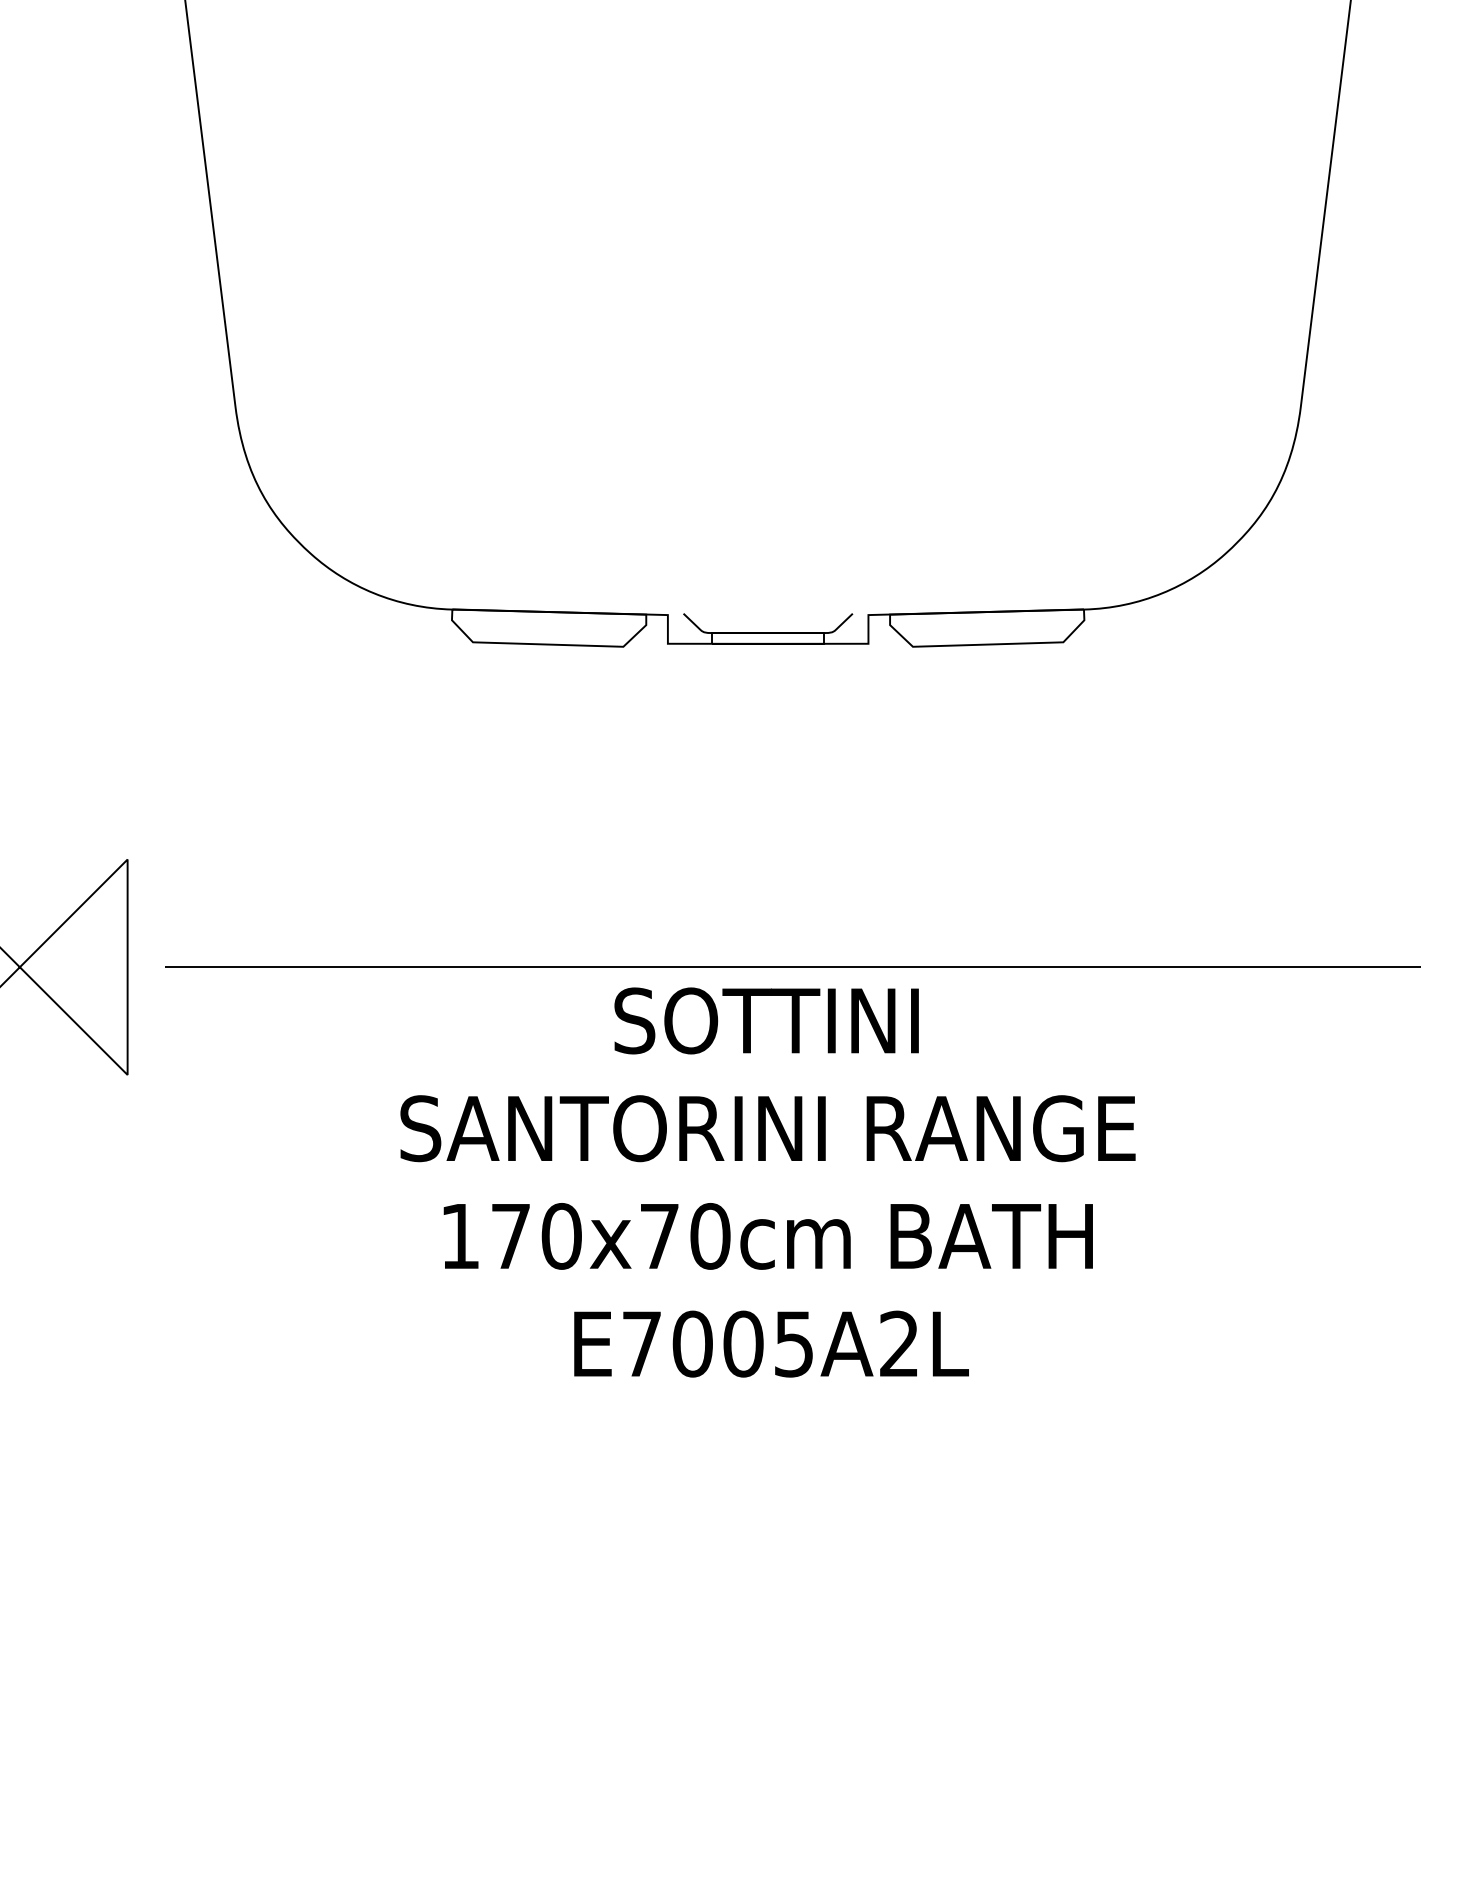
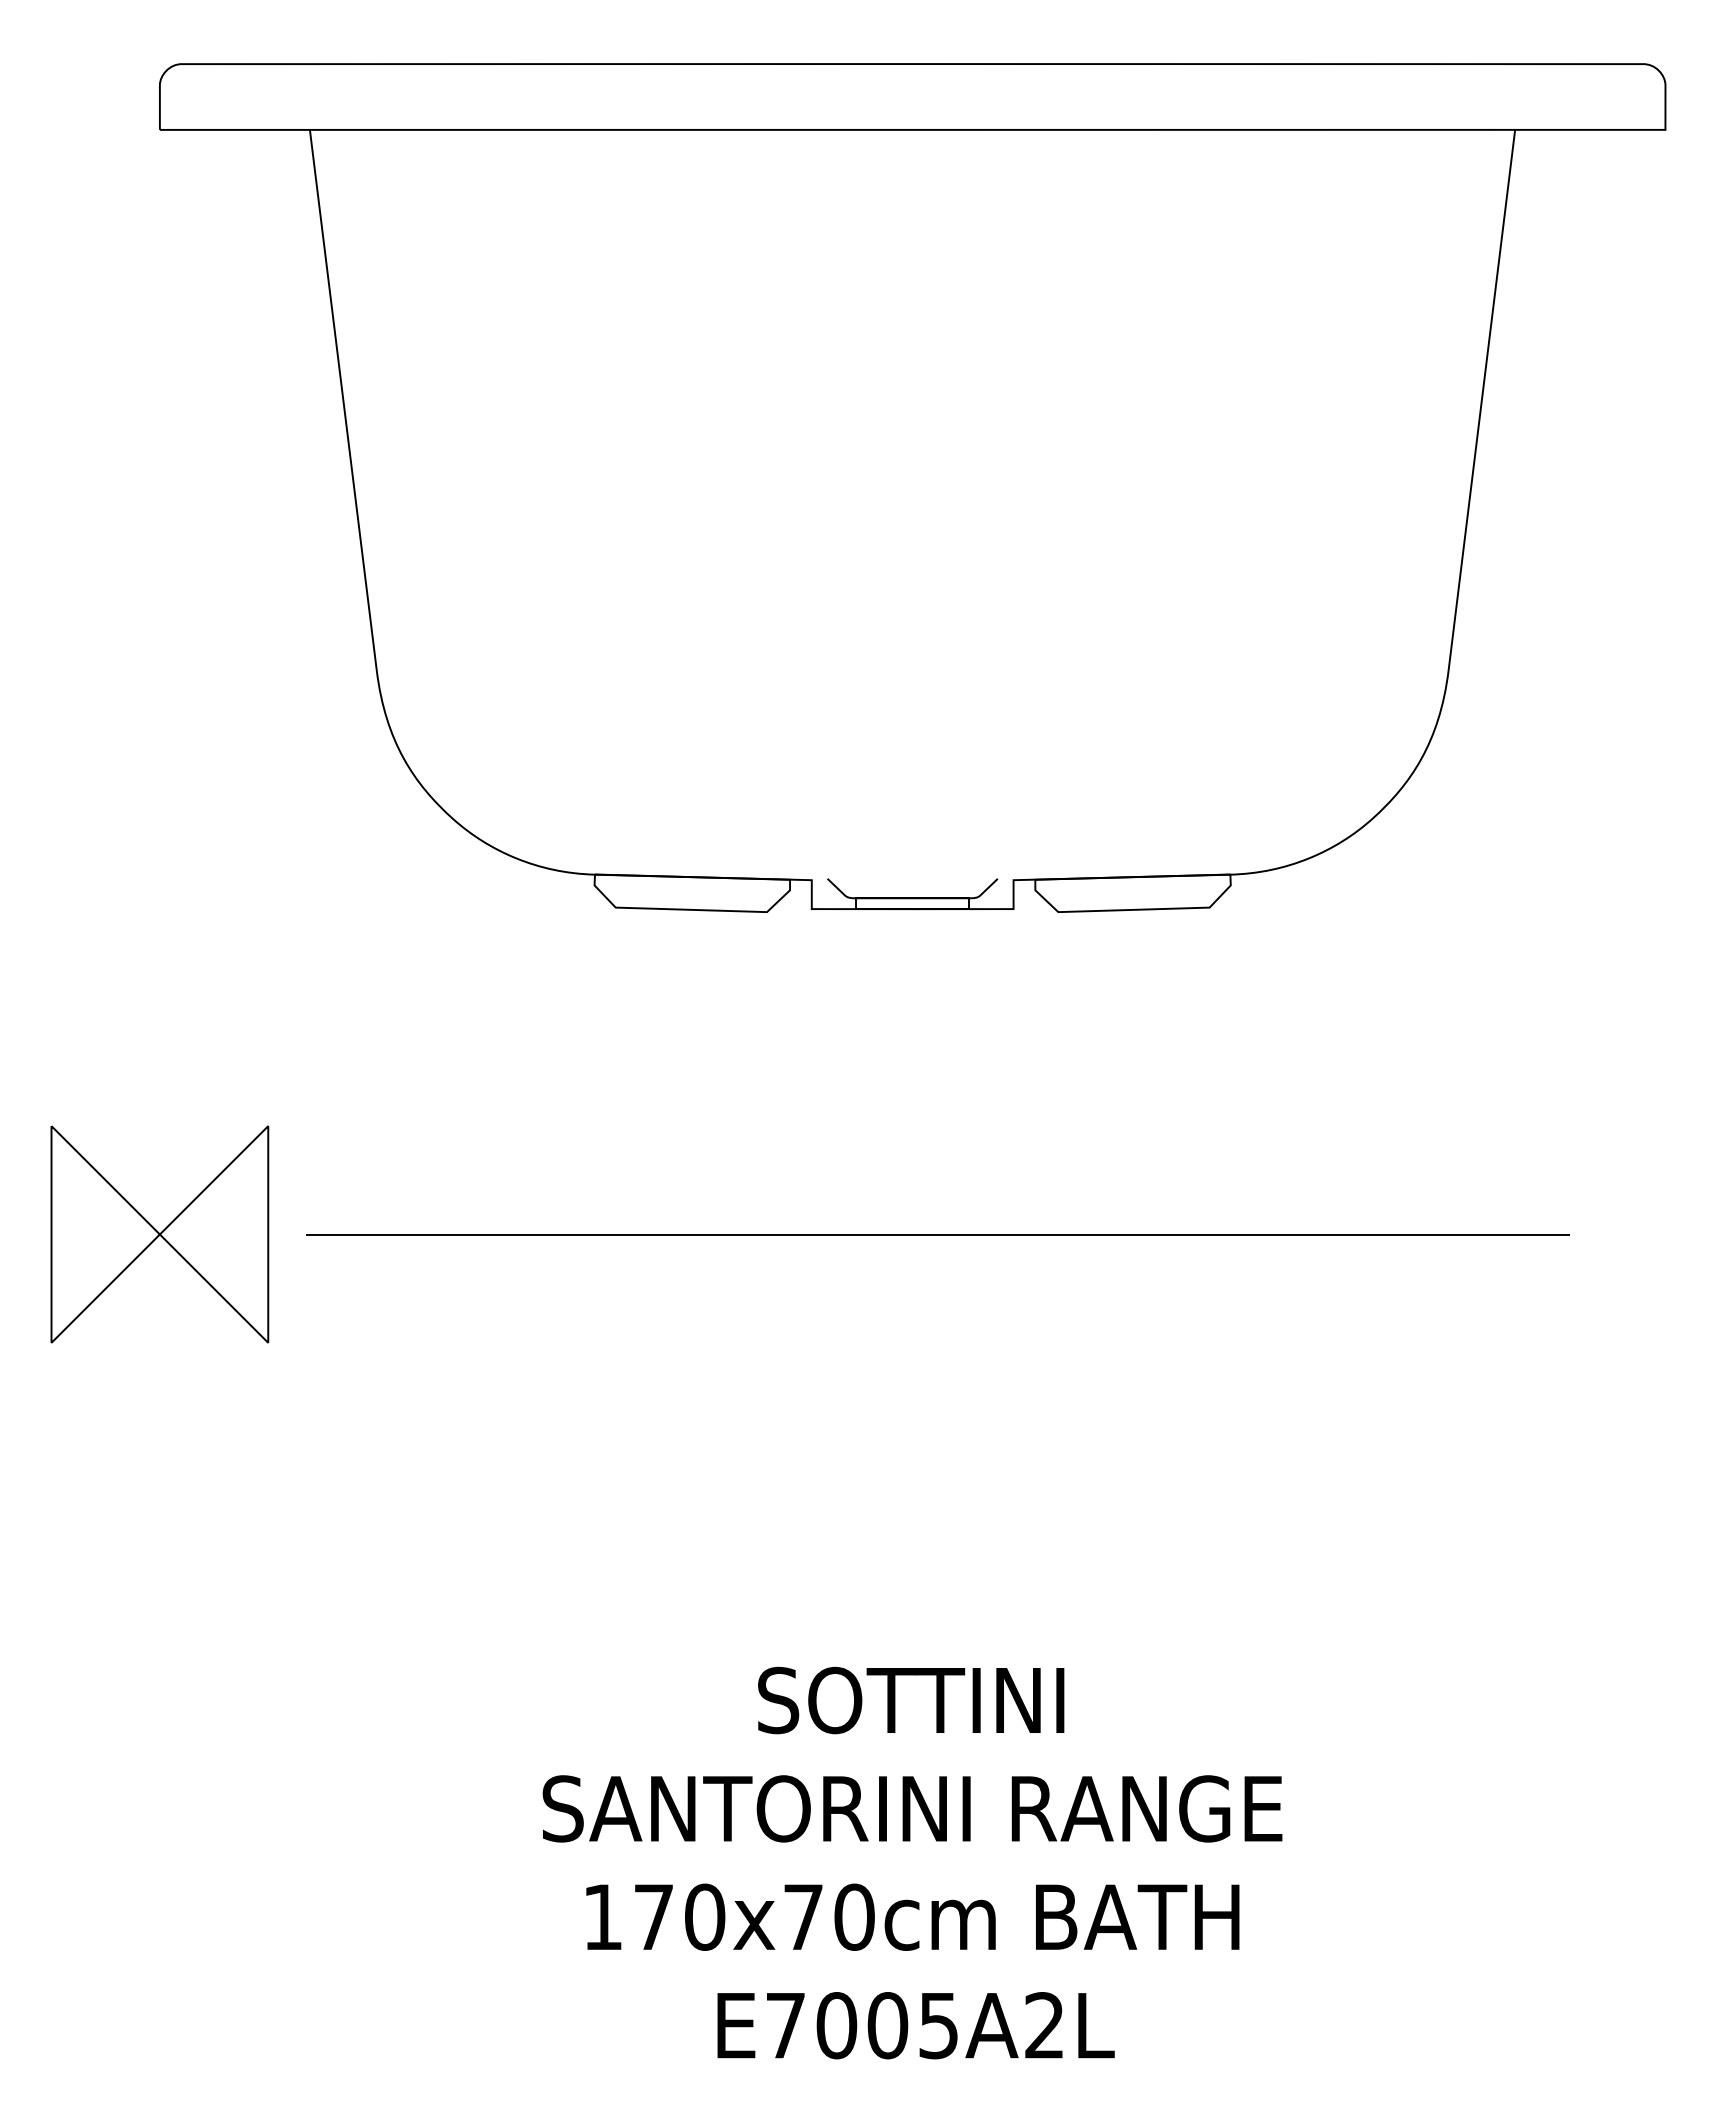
text: (767, 1181) -> (912, 1862), moved

